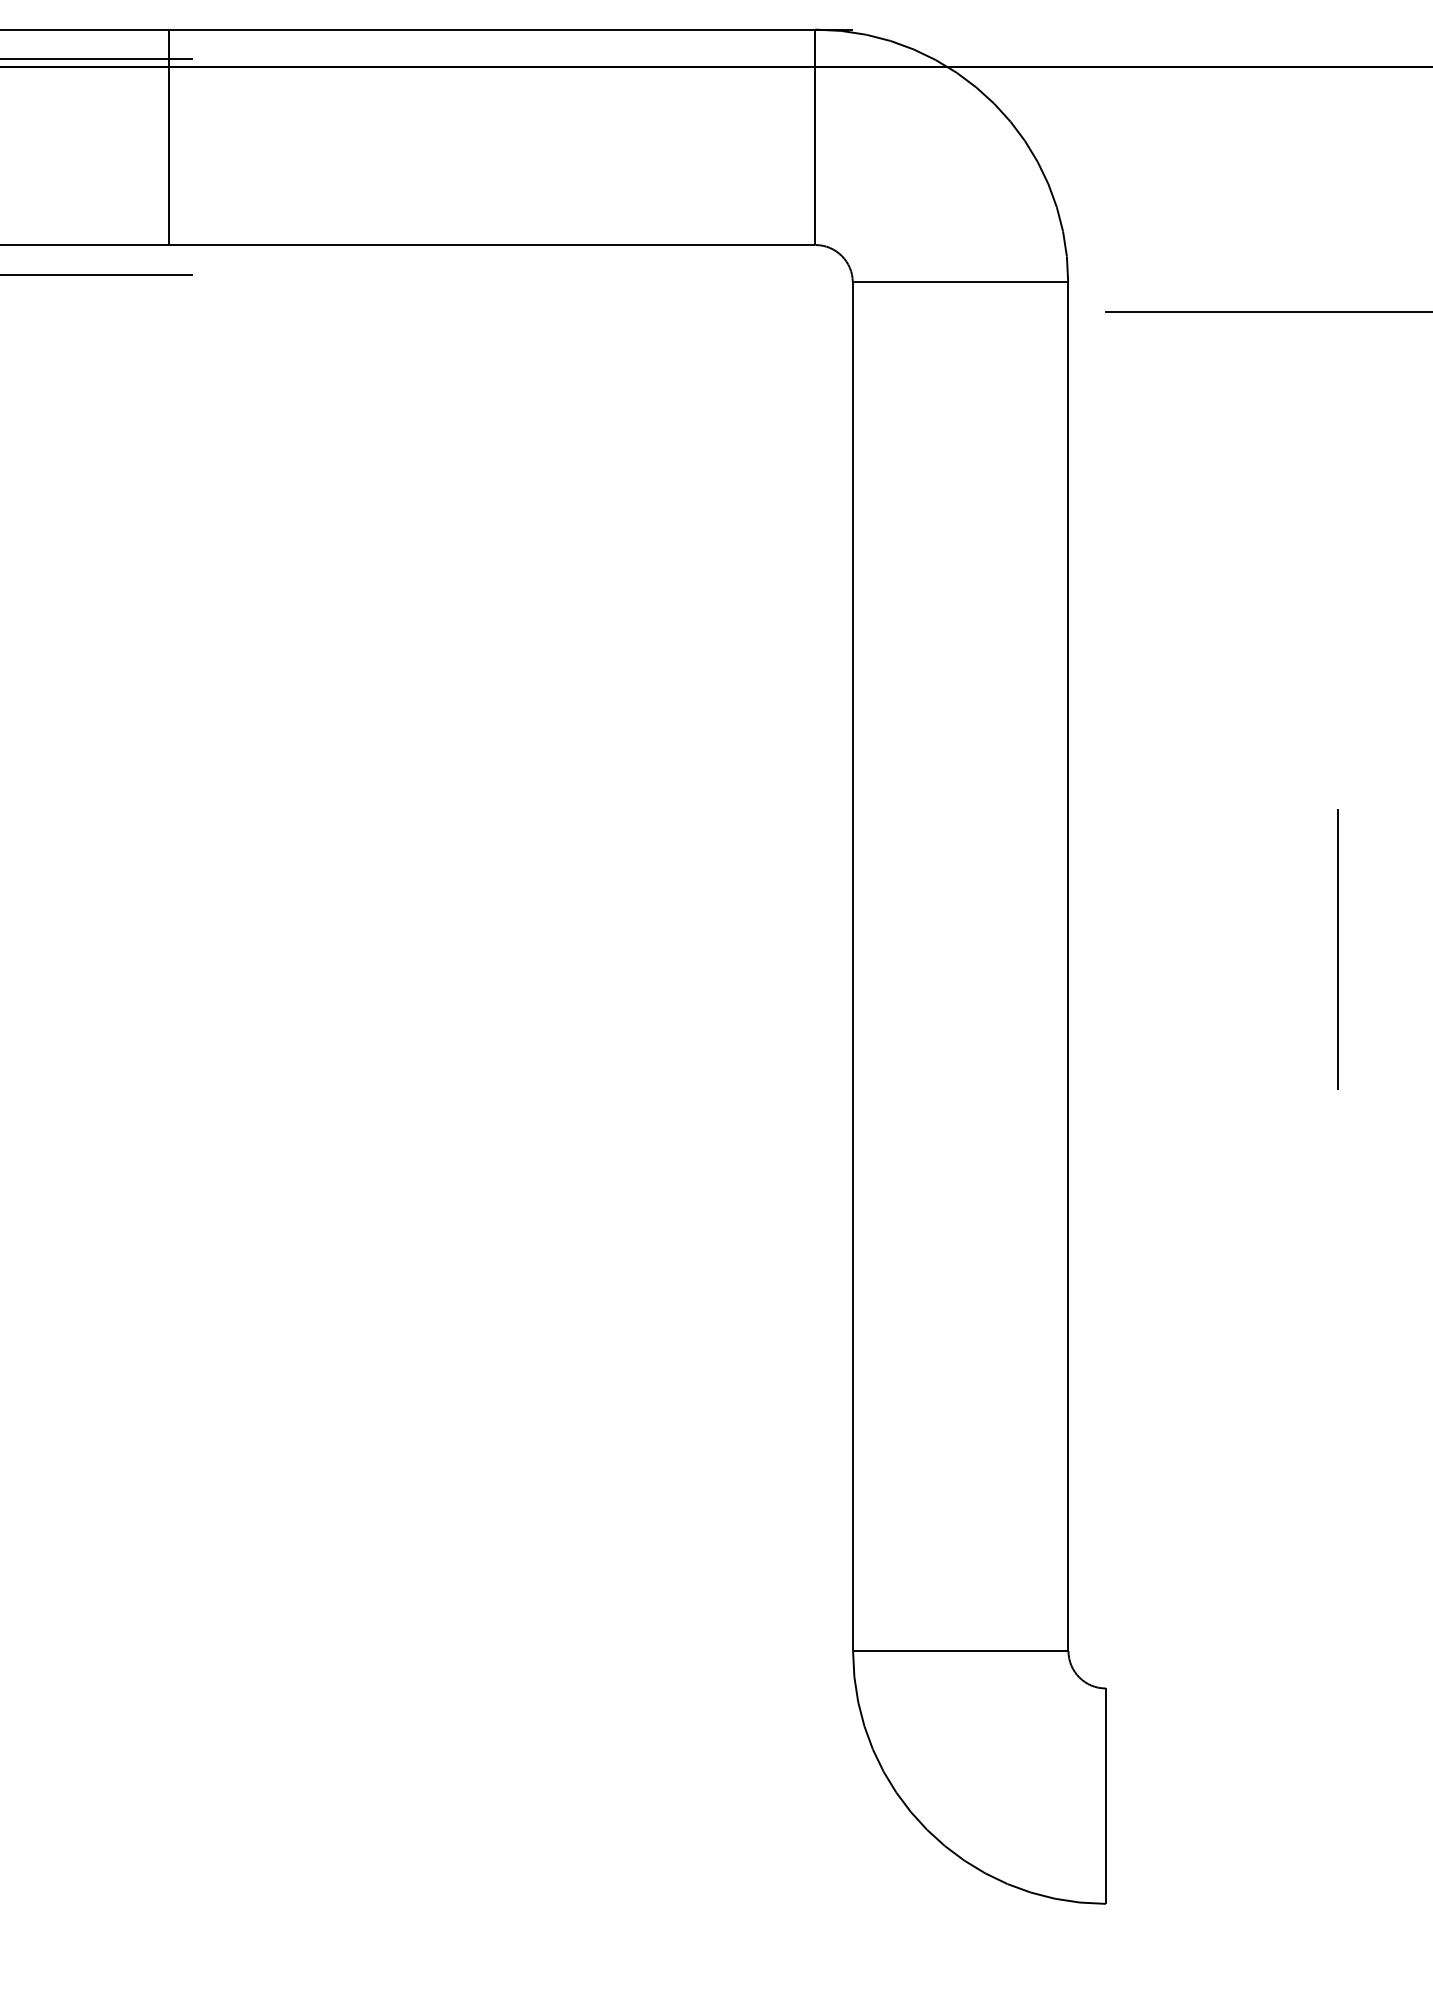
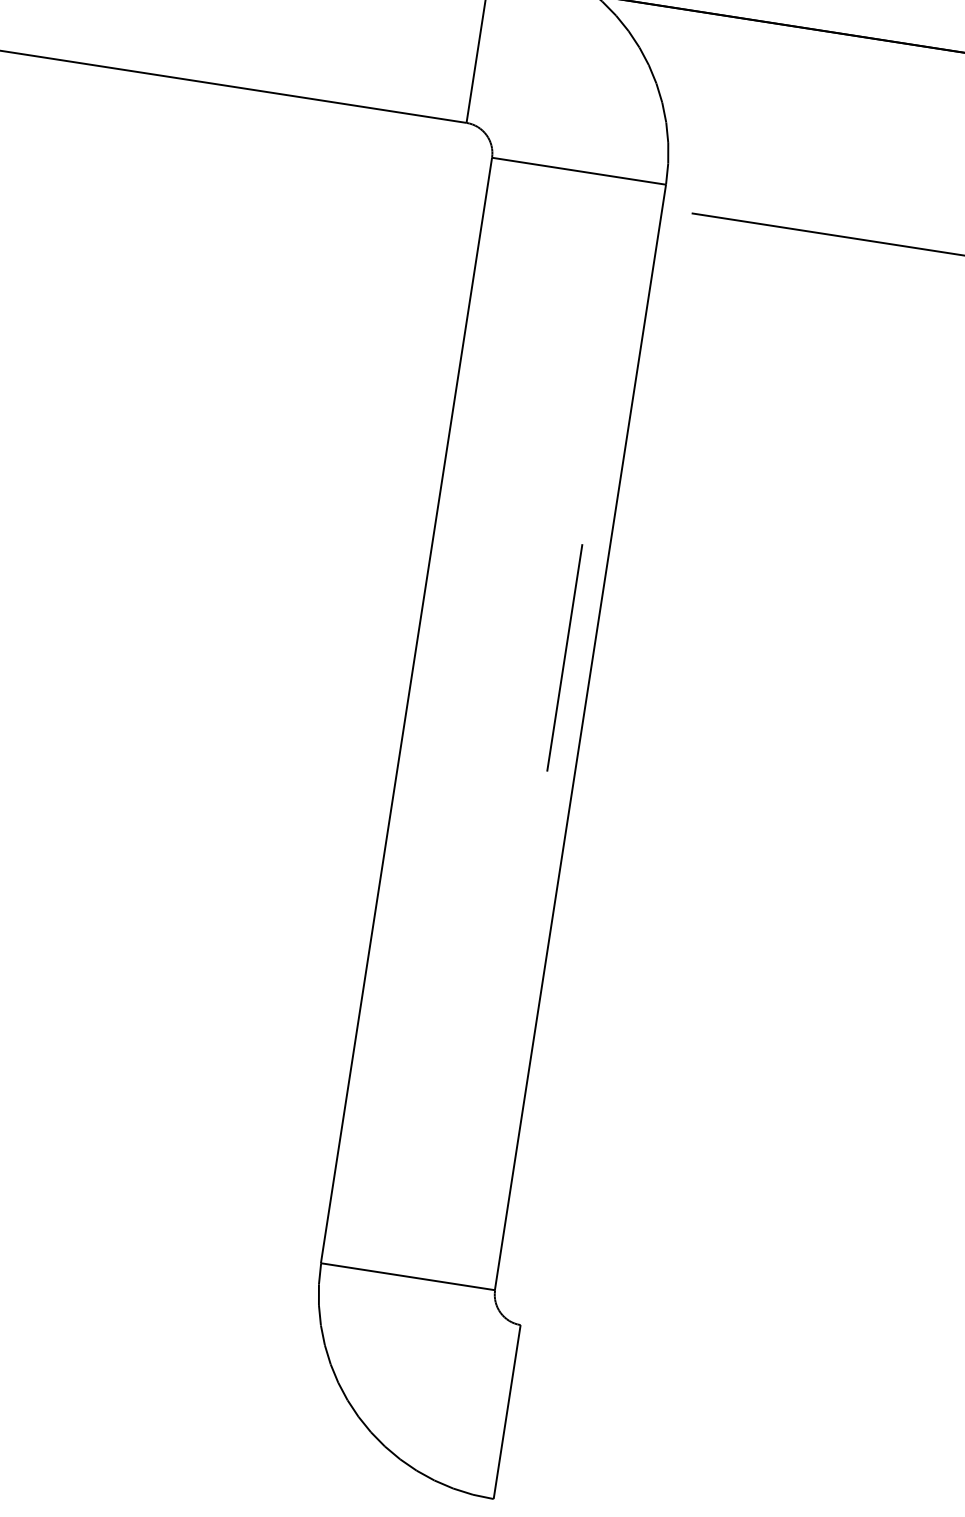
line: (1337, 949) -> (564, 657), moved

